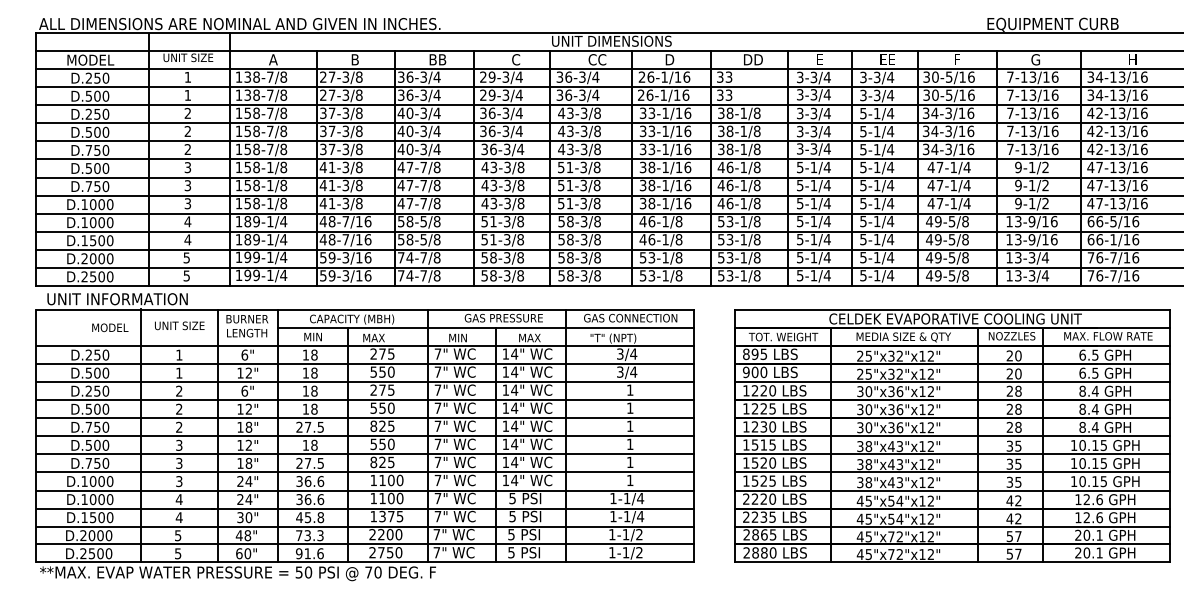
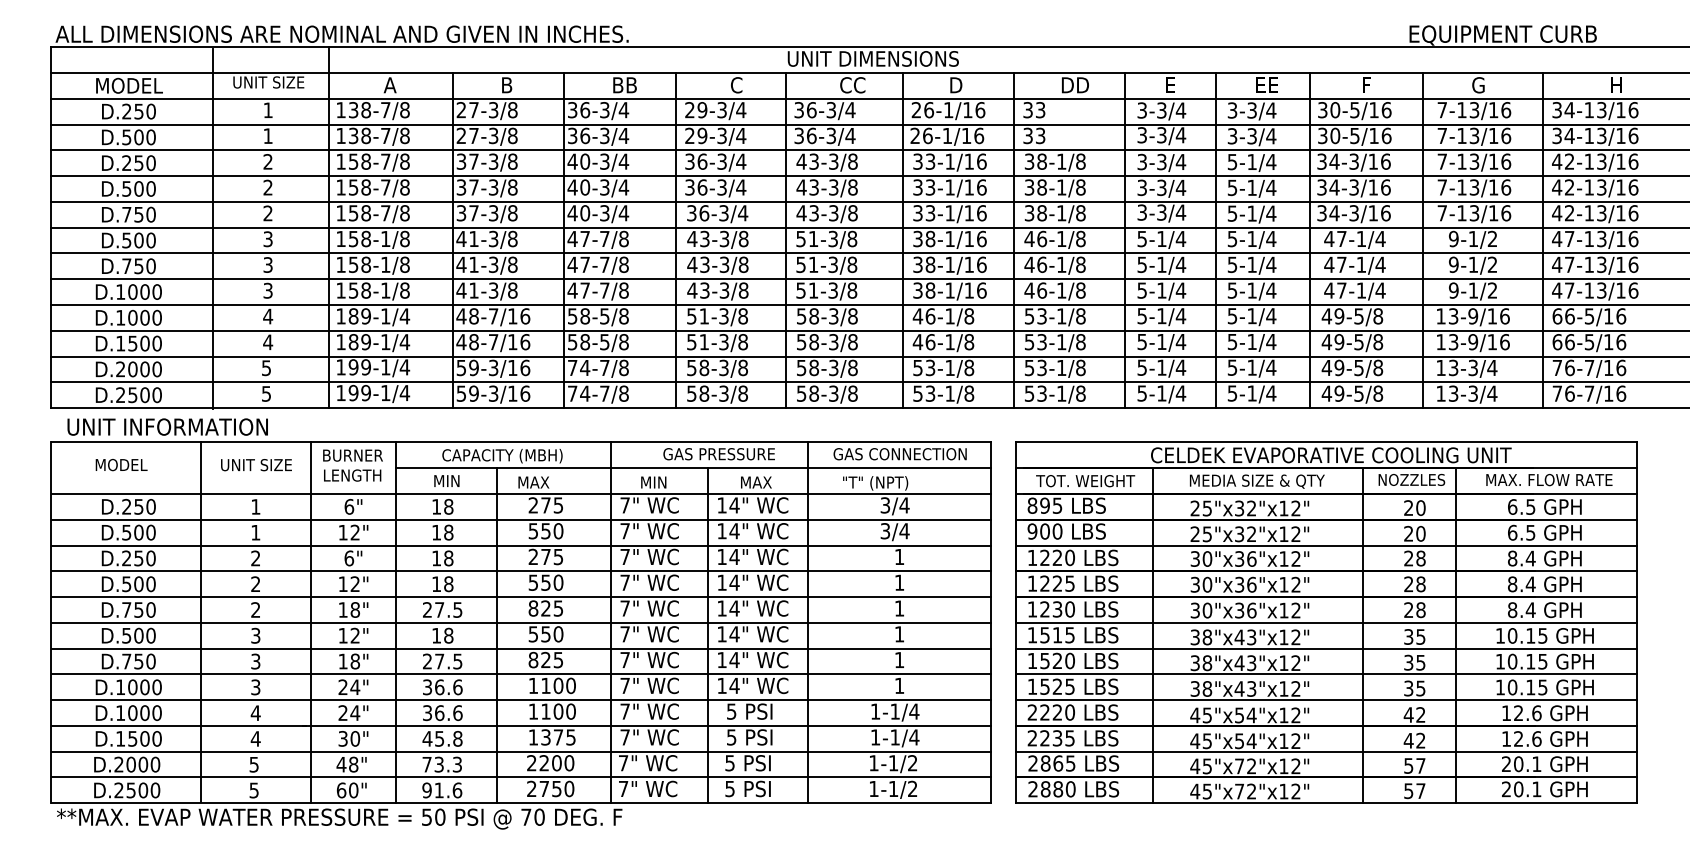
text: (1113, 239) -> (1589, 341), 66-1/16 -> 66-5/16
text: (110, 327) -> (121, 464), moved
part: (952, 435) -> (1326, 621), moved

